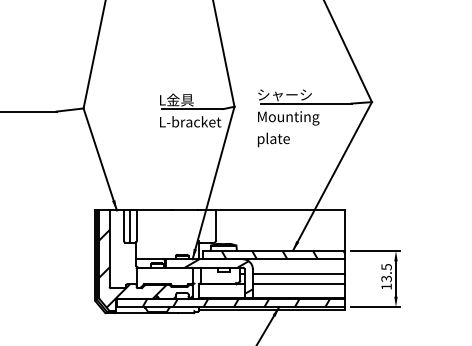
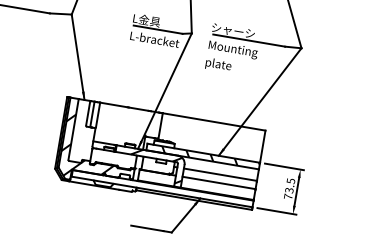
text: (386, 286) -> (288, 196), 13.5 -> 73.5
hatch: (236, 302) -> (167, 189), removed

